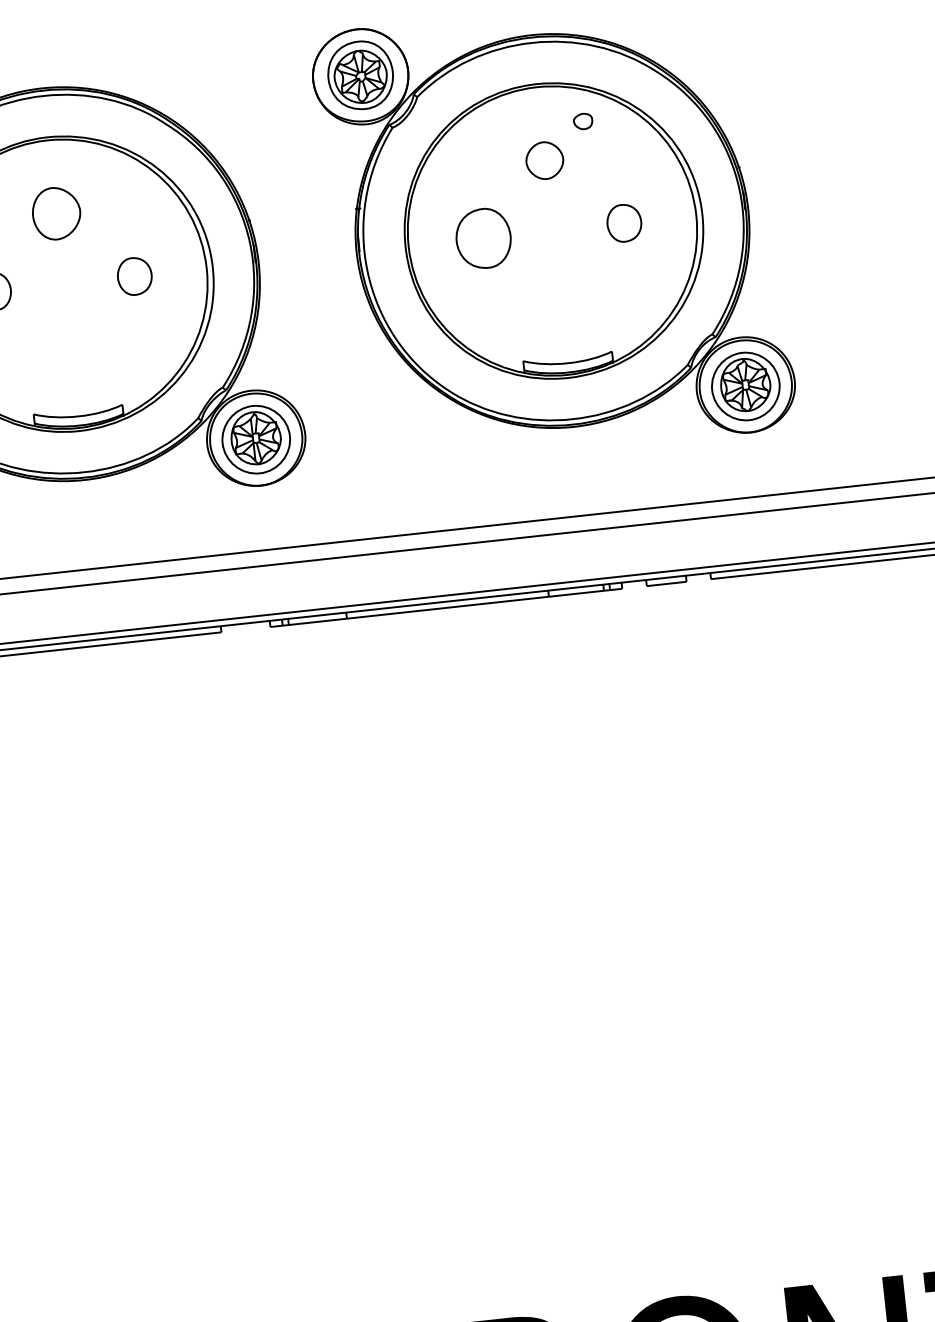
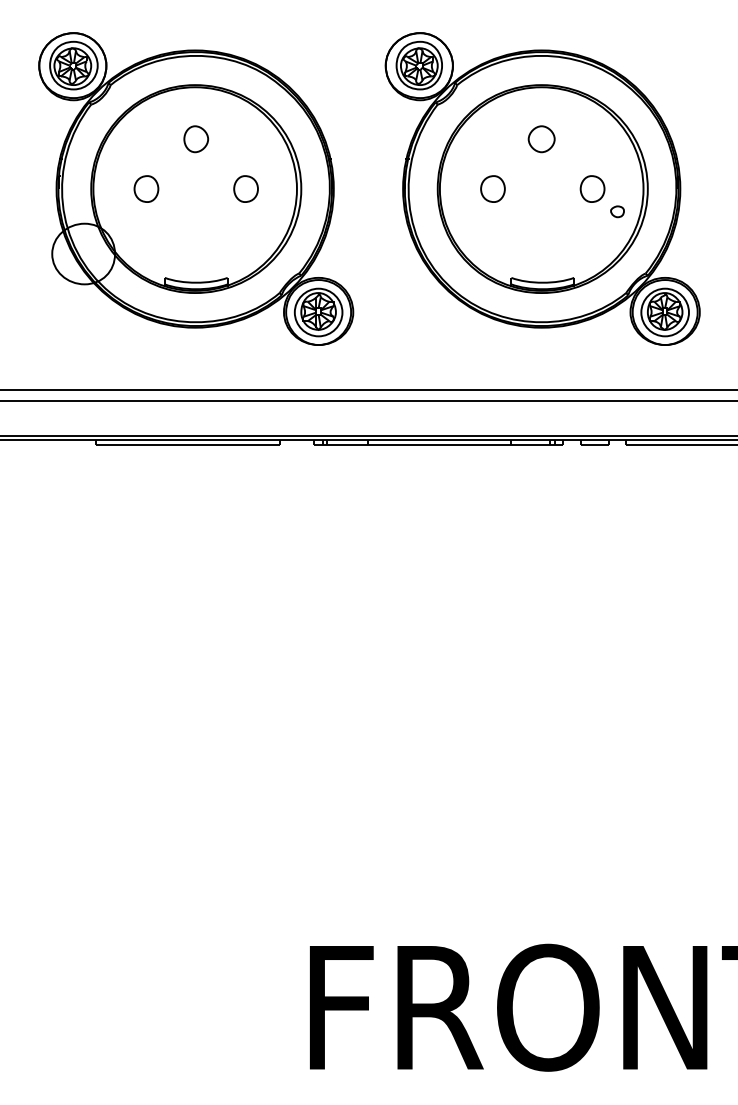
part: (583, 121) -> (617, 211), moved
part: (57, 214) -> (196, 139), size x0.71
part: (482, 237) -> (492, 188), size x0.62

